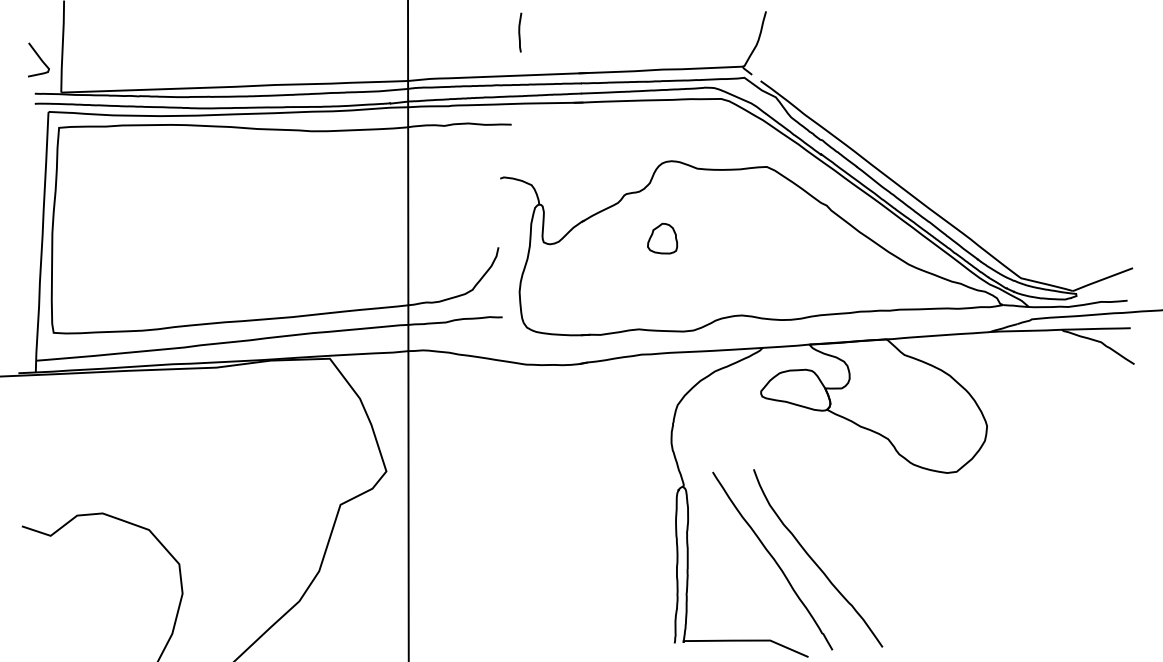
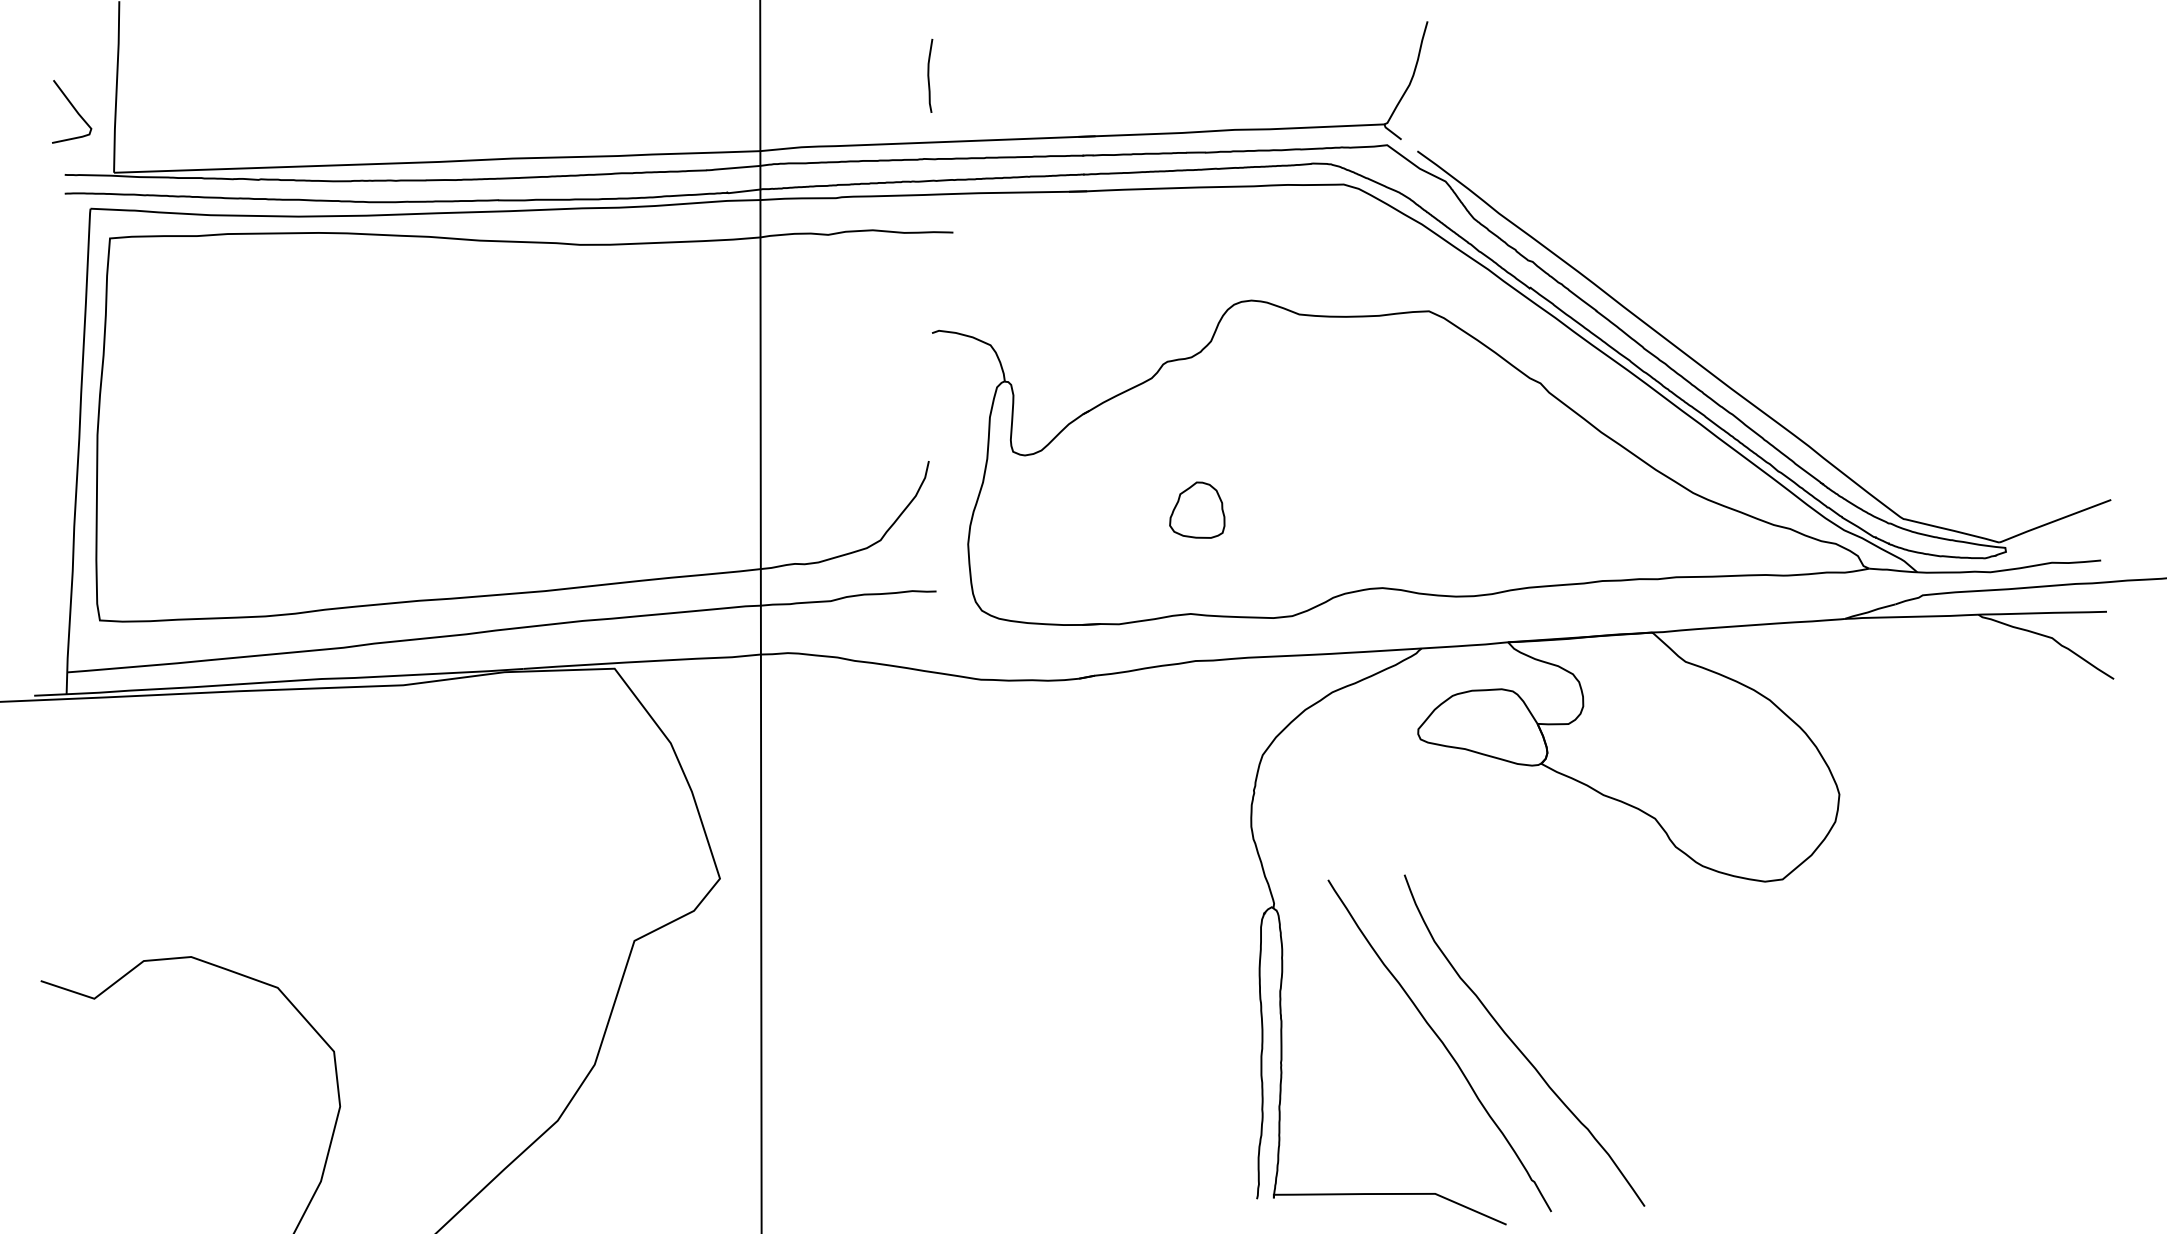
curve: (520, 32) -> (930, 75), moved
part: (662, 238) -> (1197, 509), moved

